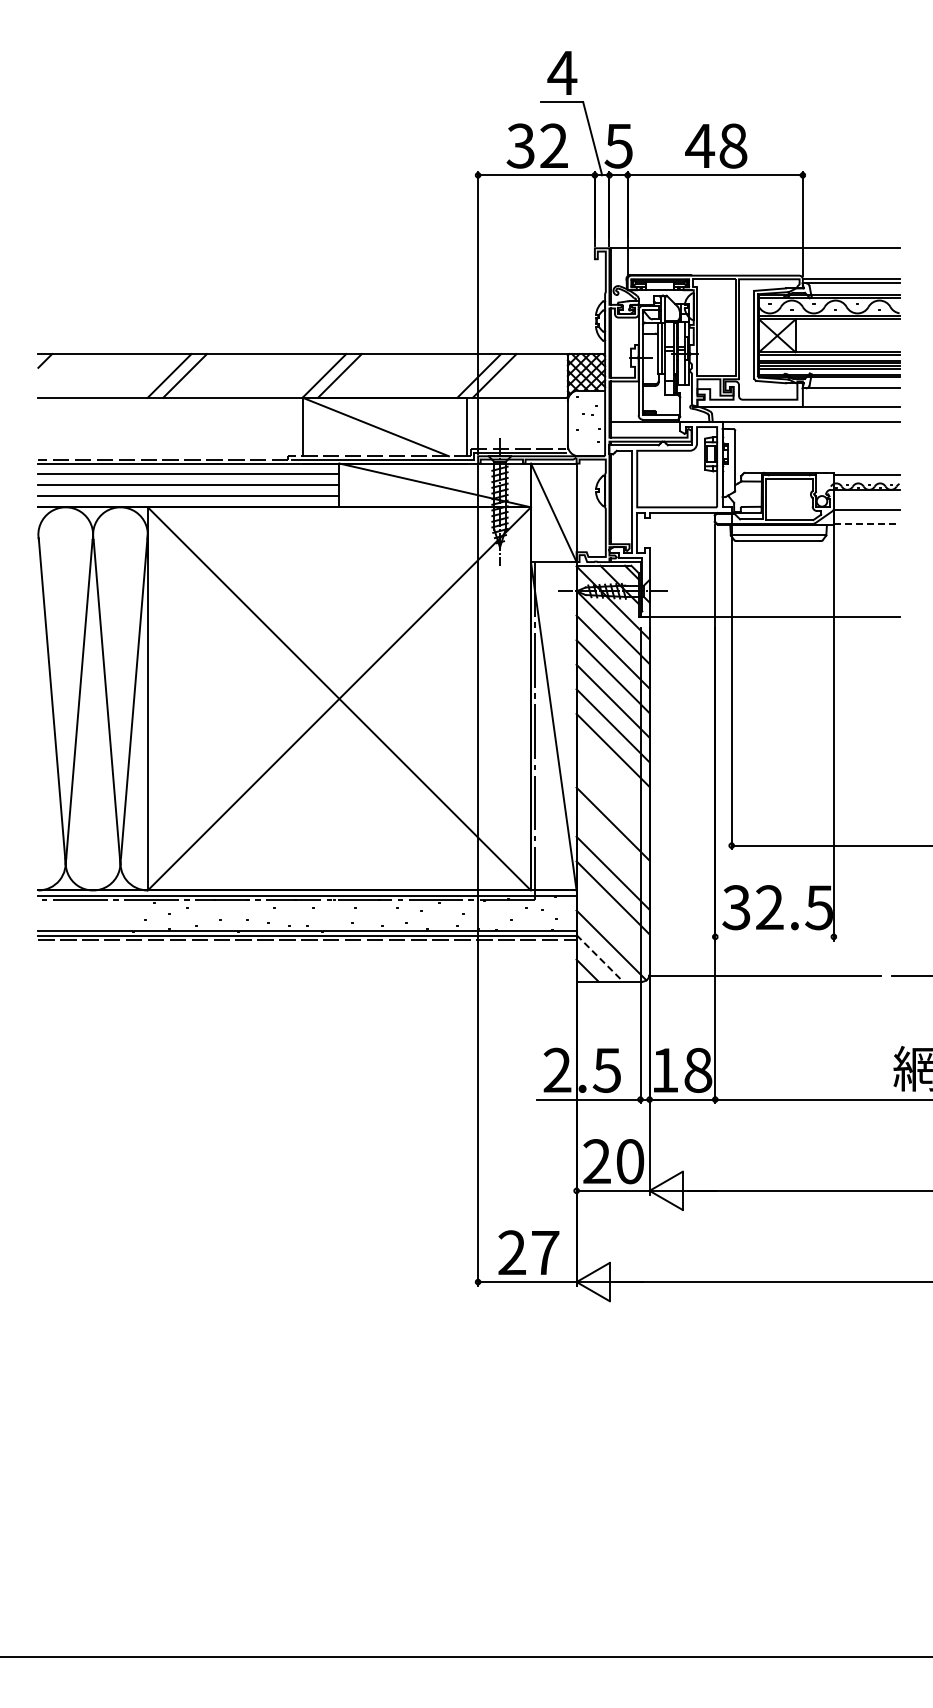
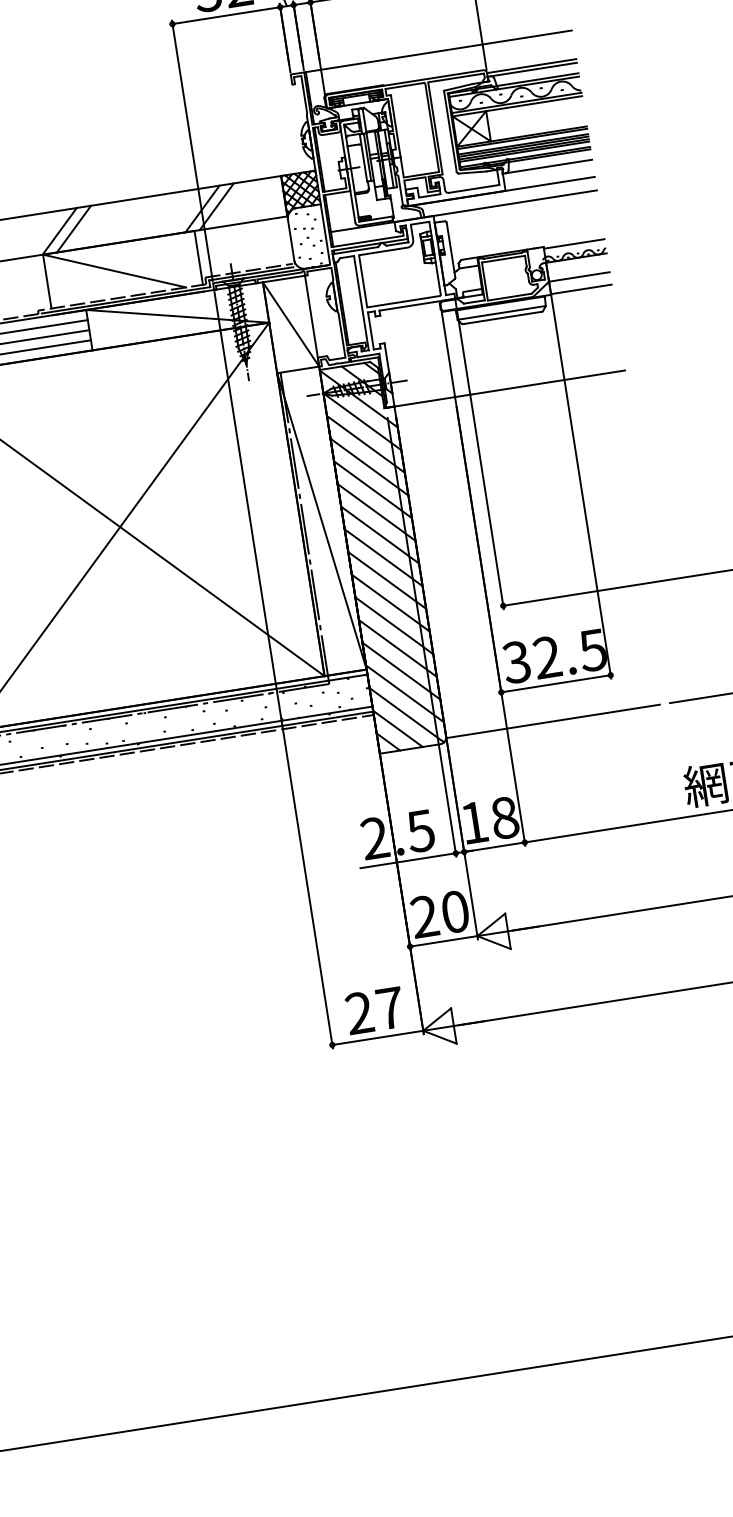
line: (866, 523) -> (581, 289), dashed -> solid
line: (612, 774) -> (383, 557), added
line: (612, 799) -> (386, 580), added
line: (612, 848) -> (393, 625), added
line: (612, 921) -> (404, 693), added
line: (774, 936) -> (555, 683), added
line: (599, 958) -> (397, 729), dashed -> solid

